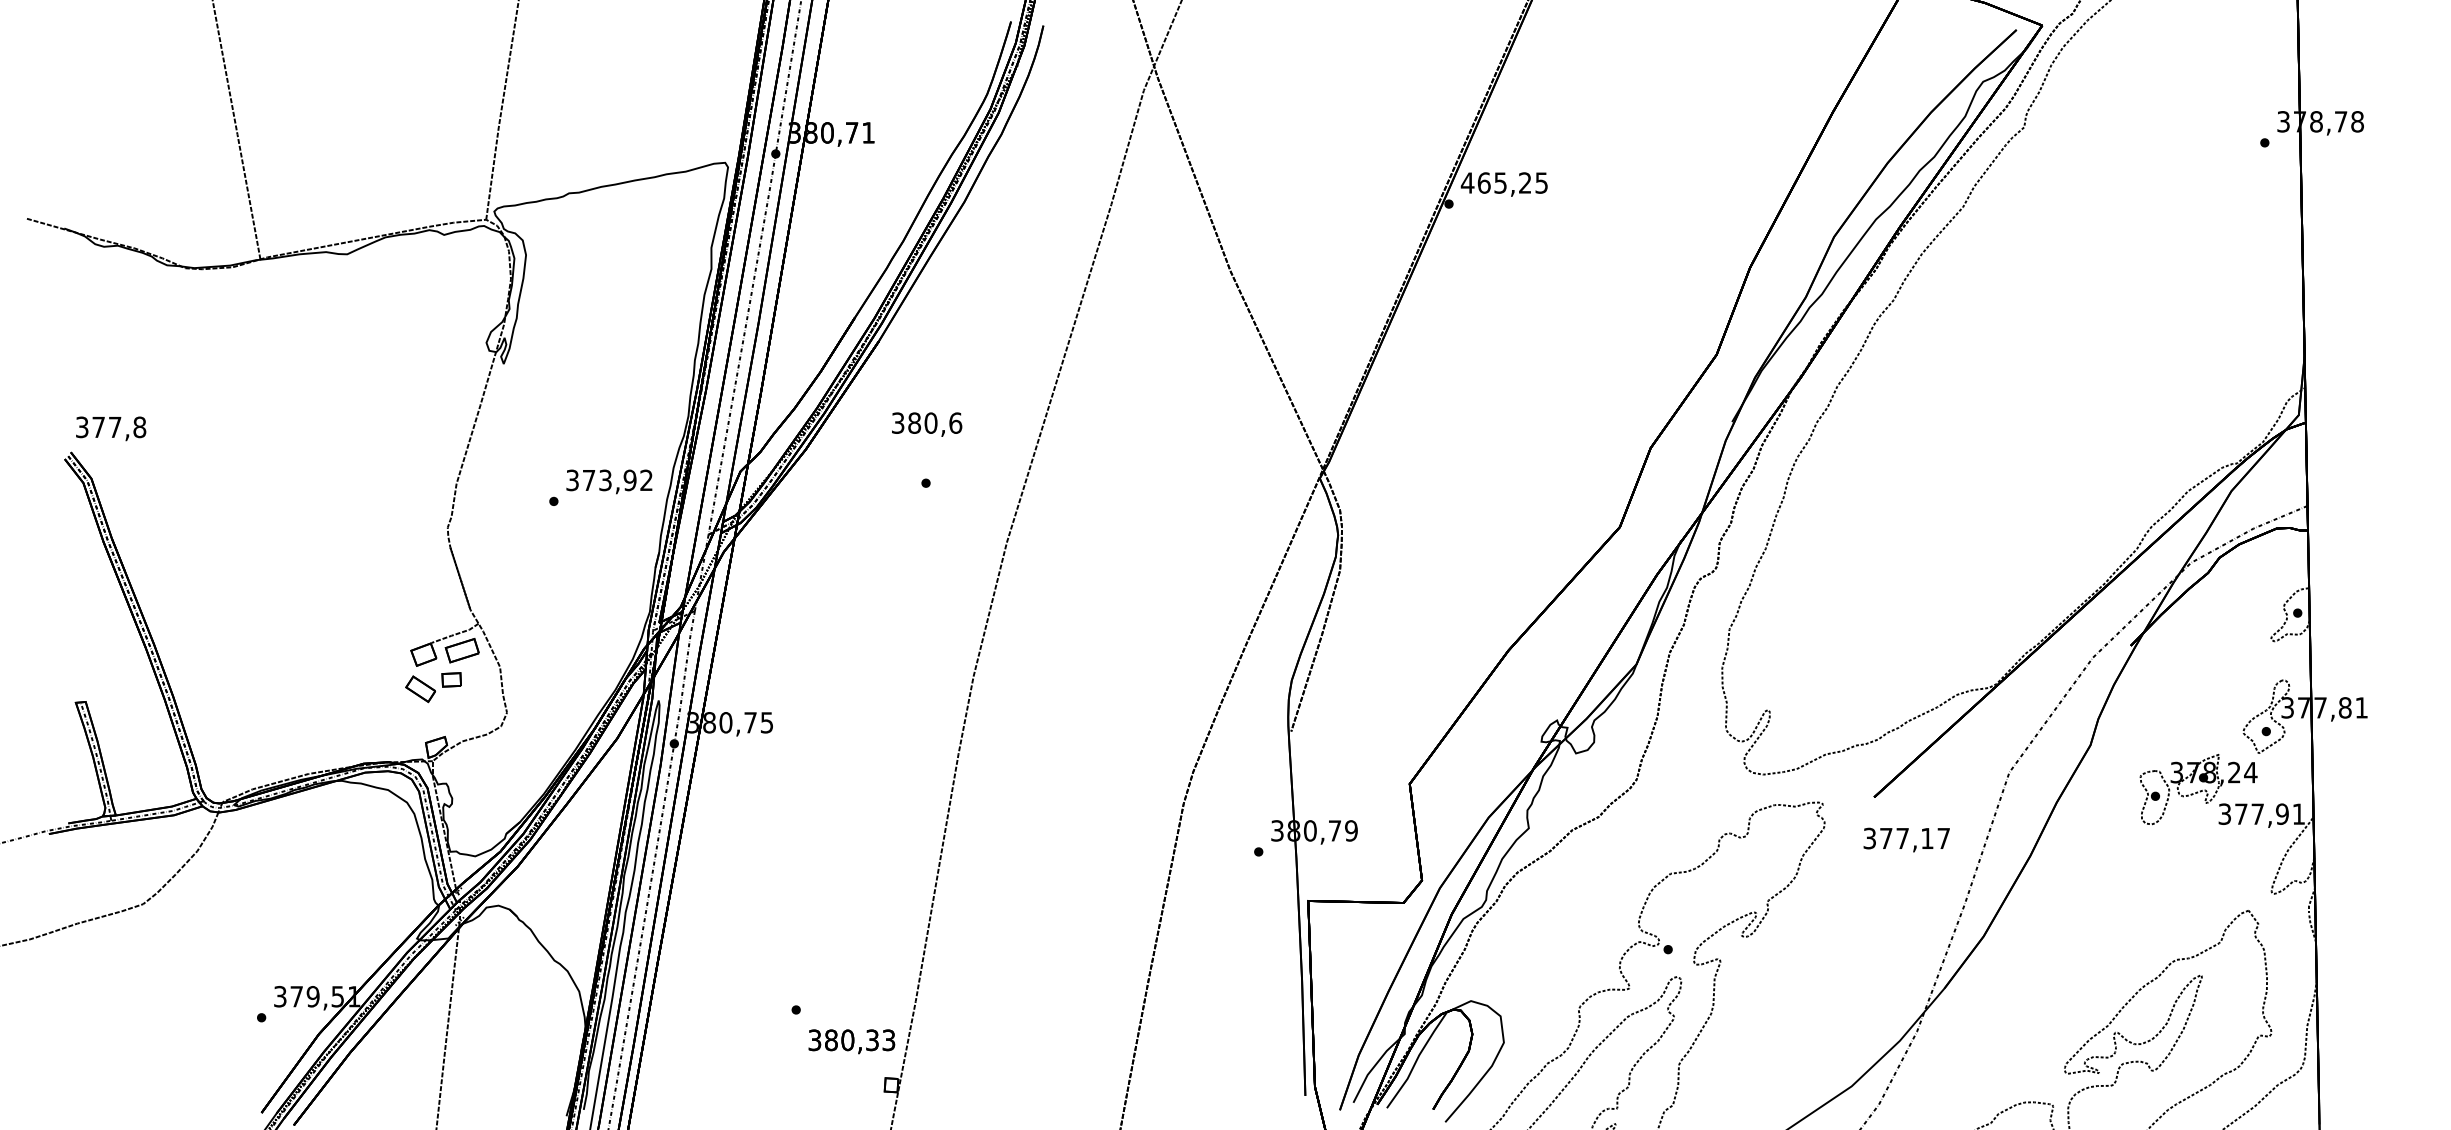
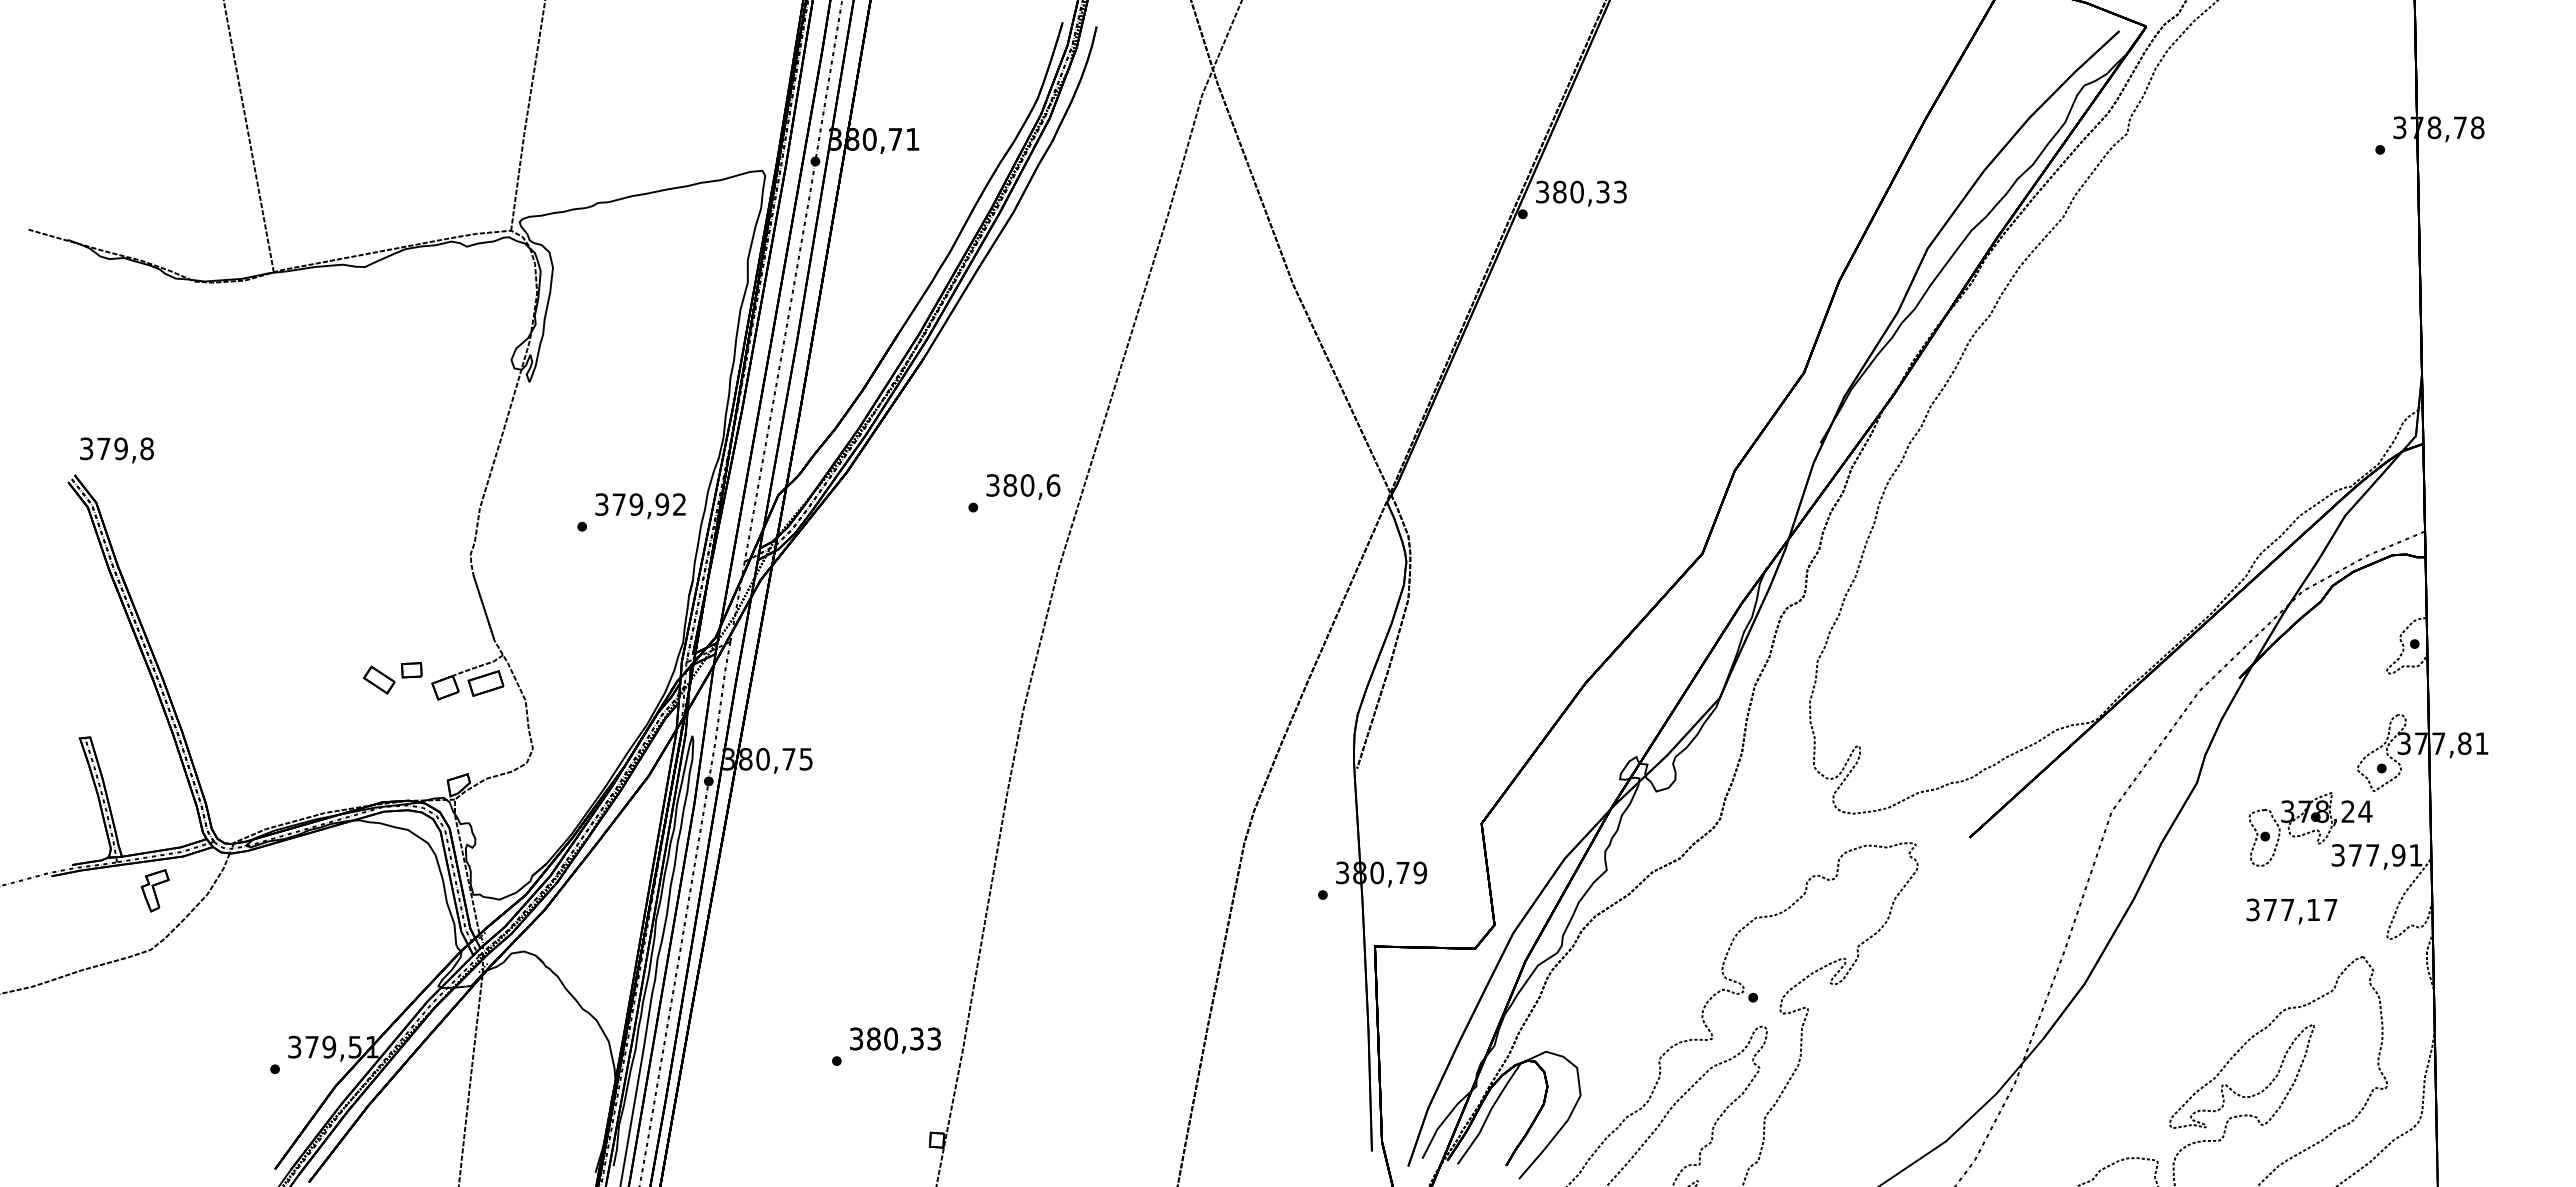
text: (1503, 182) -> (1580, 191), 465,25 -> 380,33
text: (927, 424) -> (1023, 486), moved
text: (114, 427) -> (120, 448), 377,8 -> 379,8
text: (605, 480) -> (636, 504), 373,92 -> 379,92
part: (433, 687) -> (392, 678), moved
text: (1906, 840) -> (2291, 911), moved
part: (146, 847) -> (154, 890), added
text: (851, 1041) -> (895, 1040), moved

